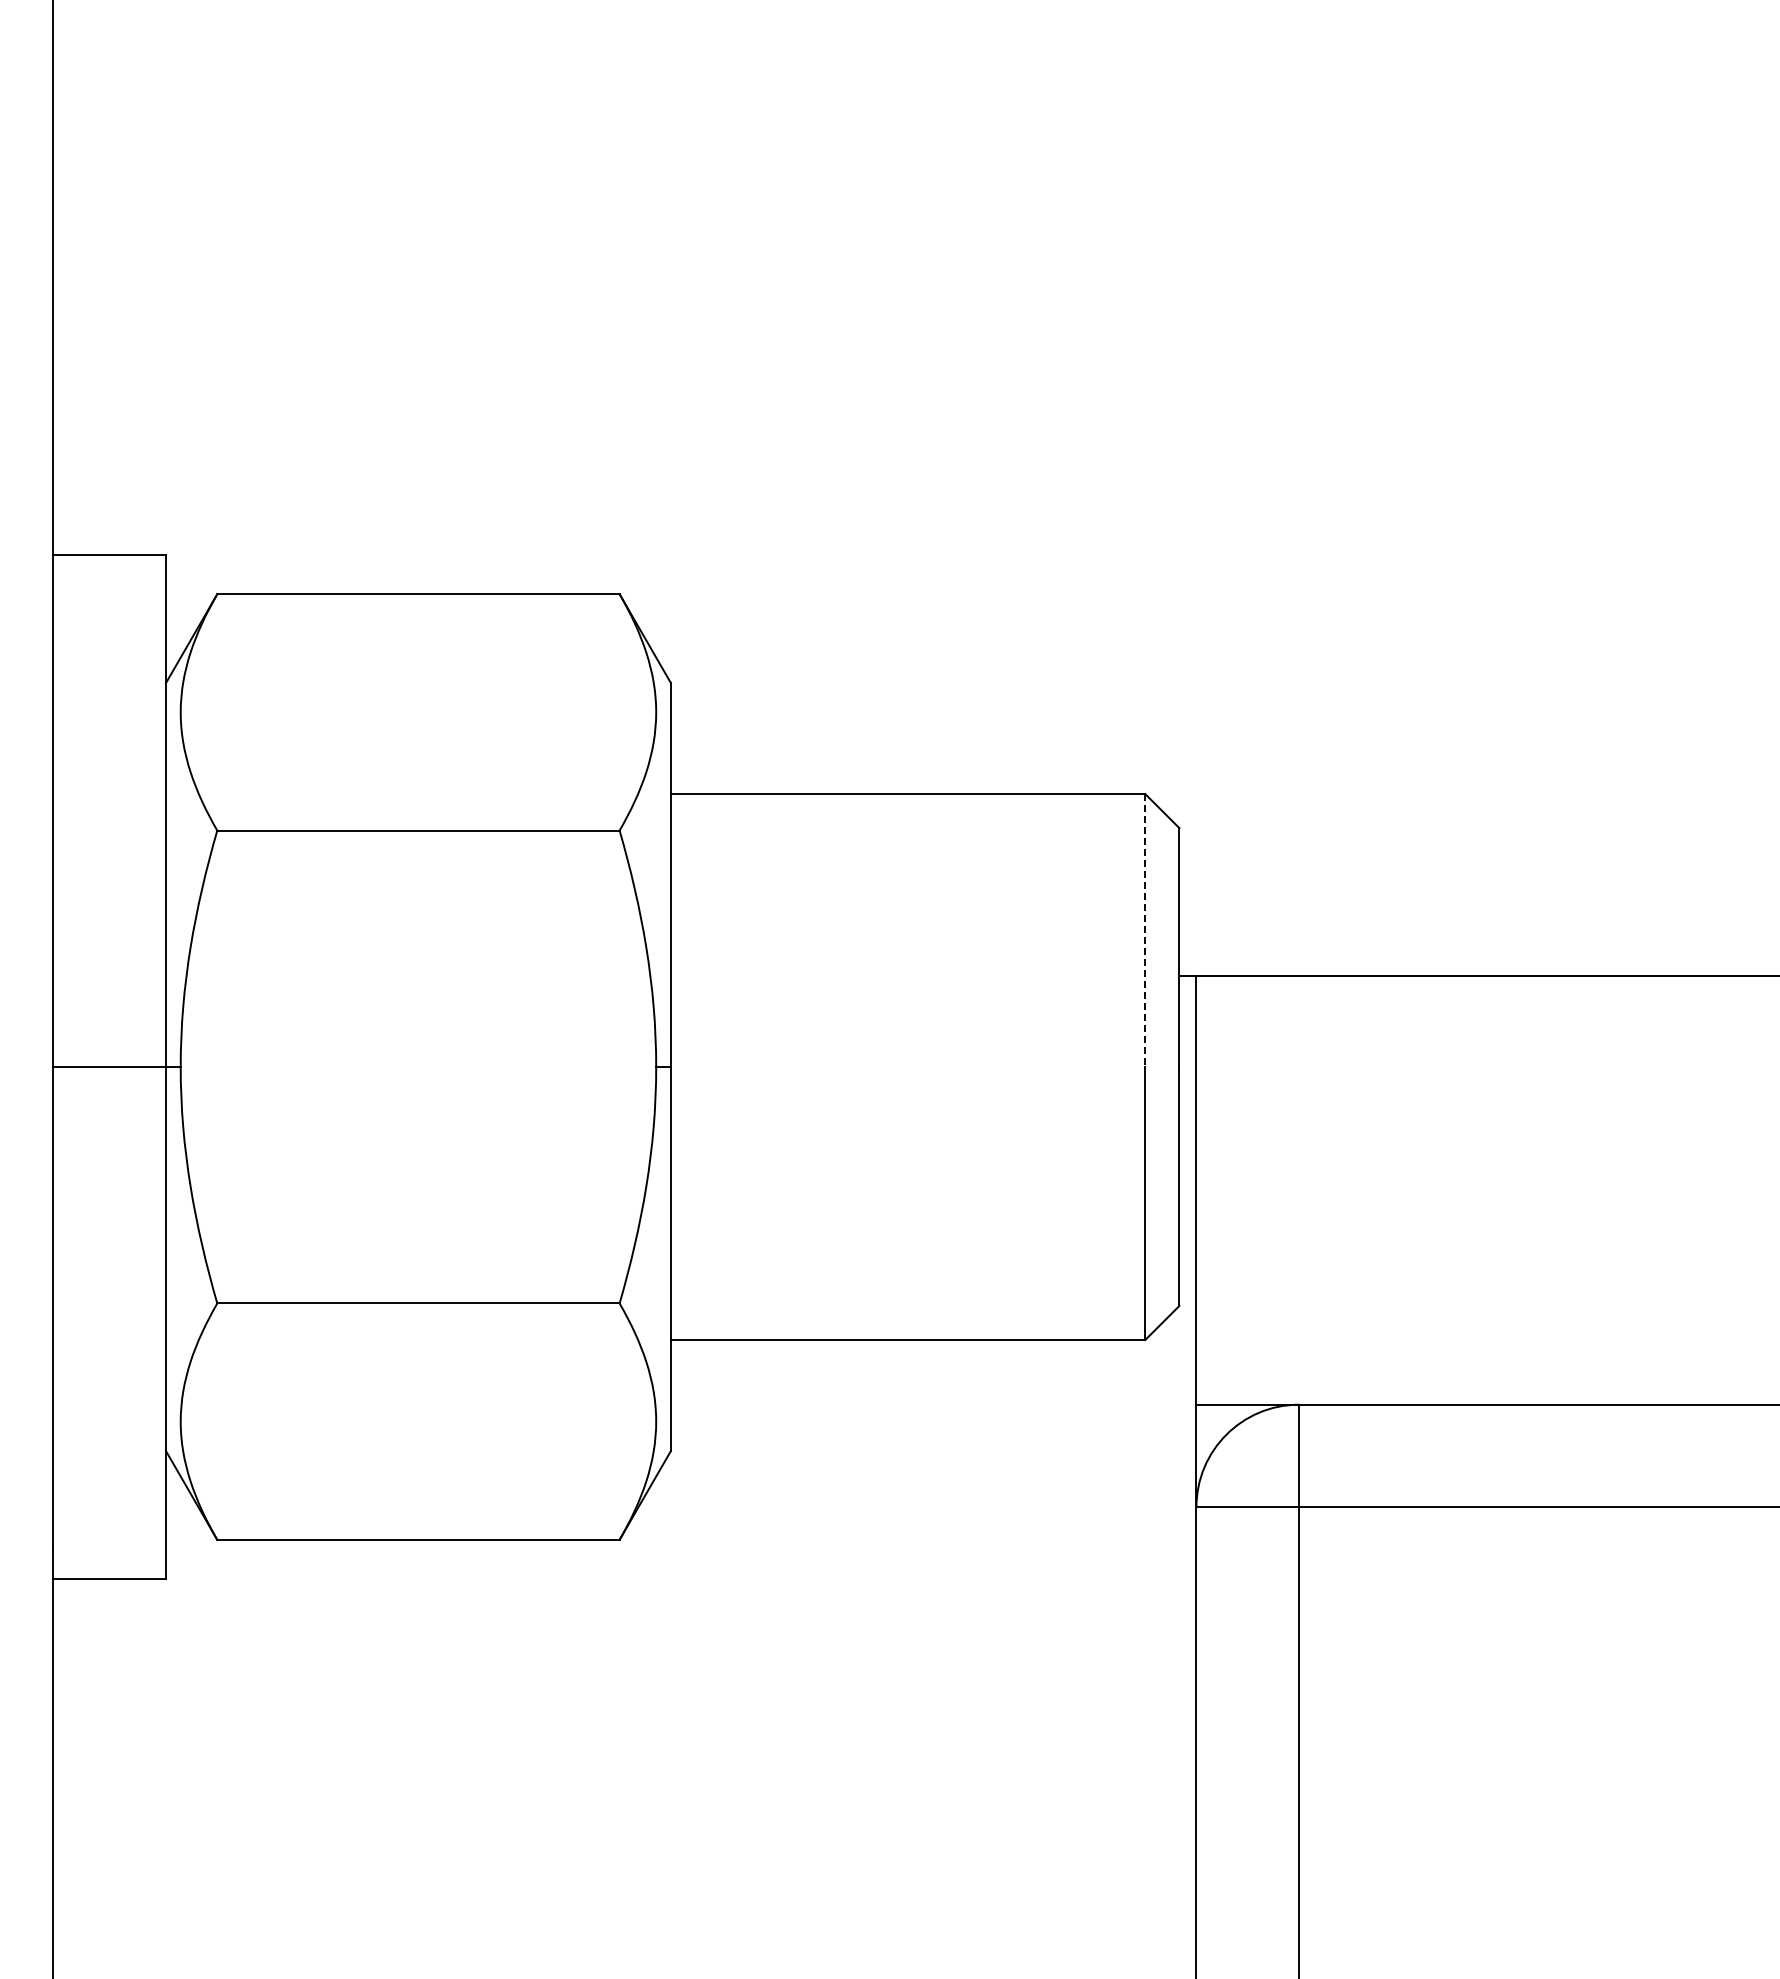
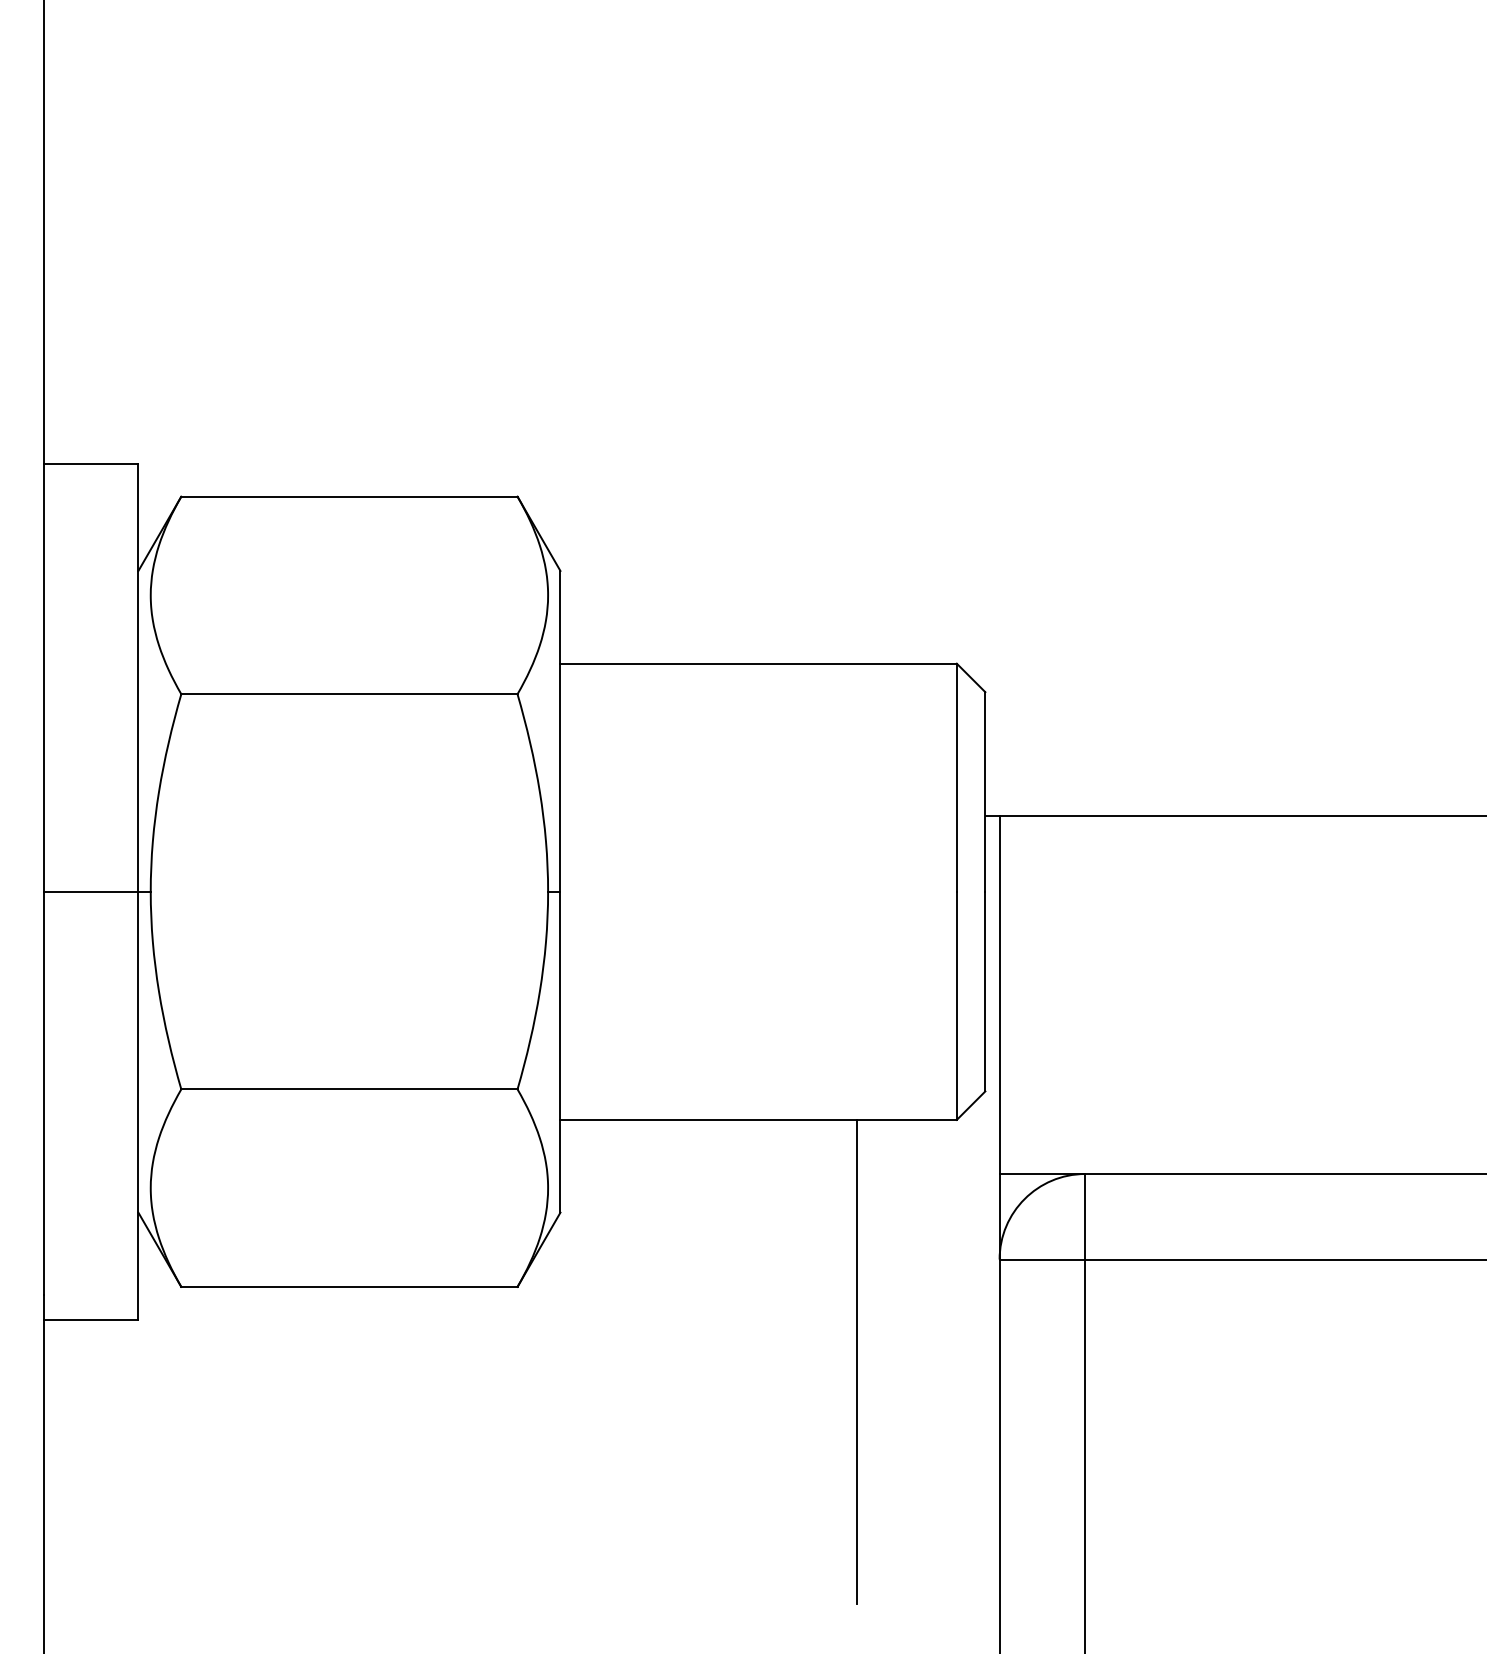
line: (1145, 931) -> (957, 778), dashed -> solid
line: (1025, 1629) -> (856, 1361), added

